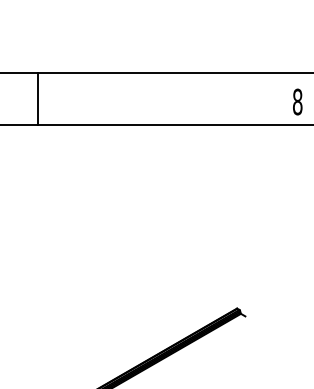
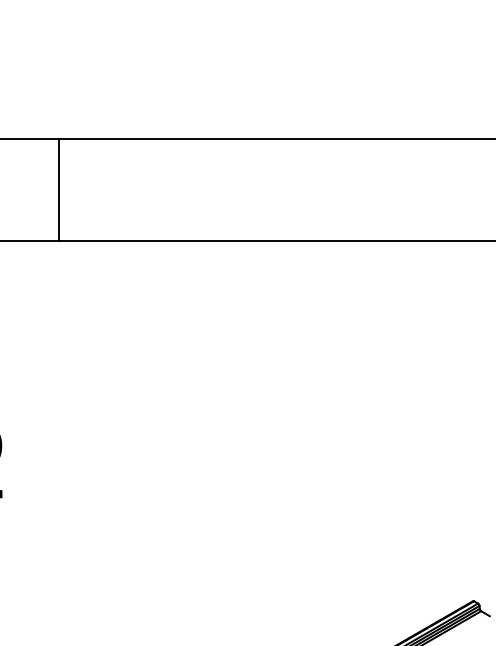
line: (37, 99) -> (58, 190), moved

